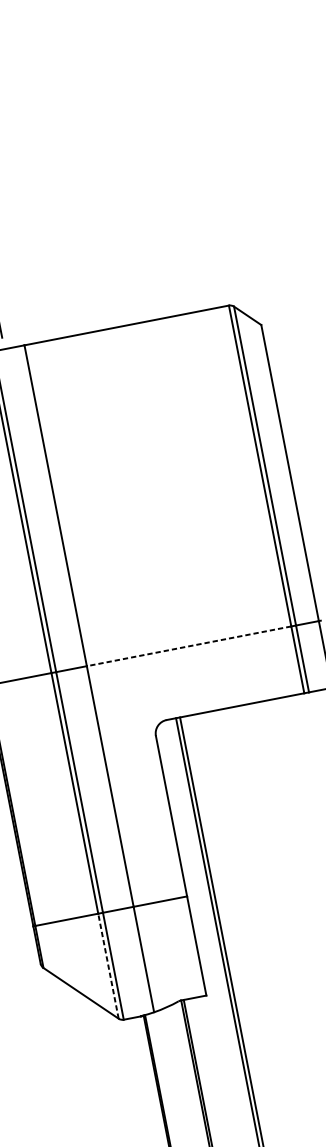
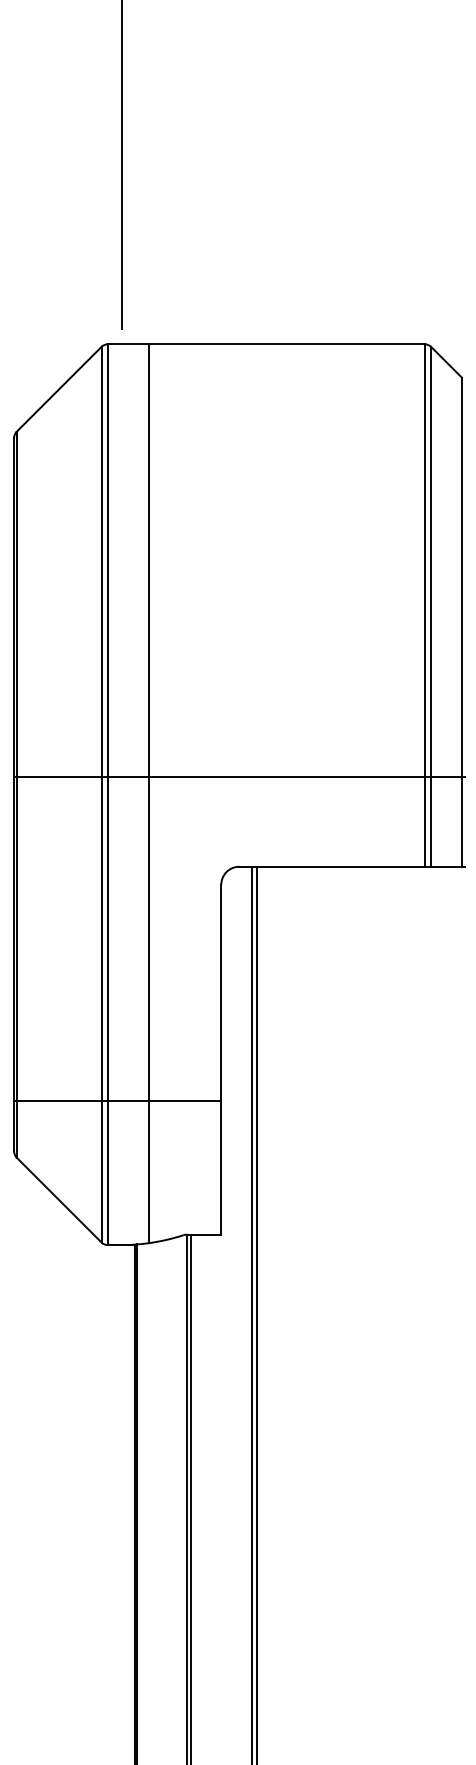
line: (189, 646) -> (287, 776), dashed -> solid
line: (108, 966) -> (101, 1171), dashed -> solid

